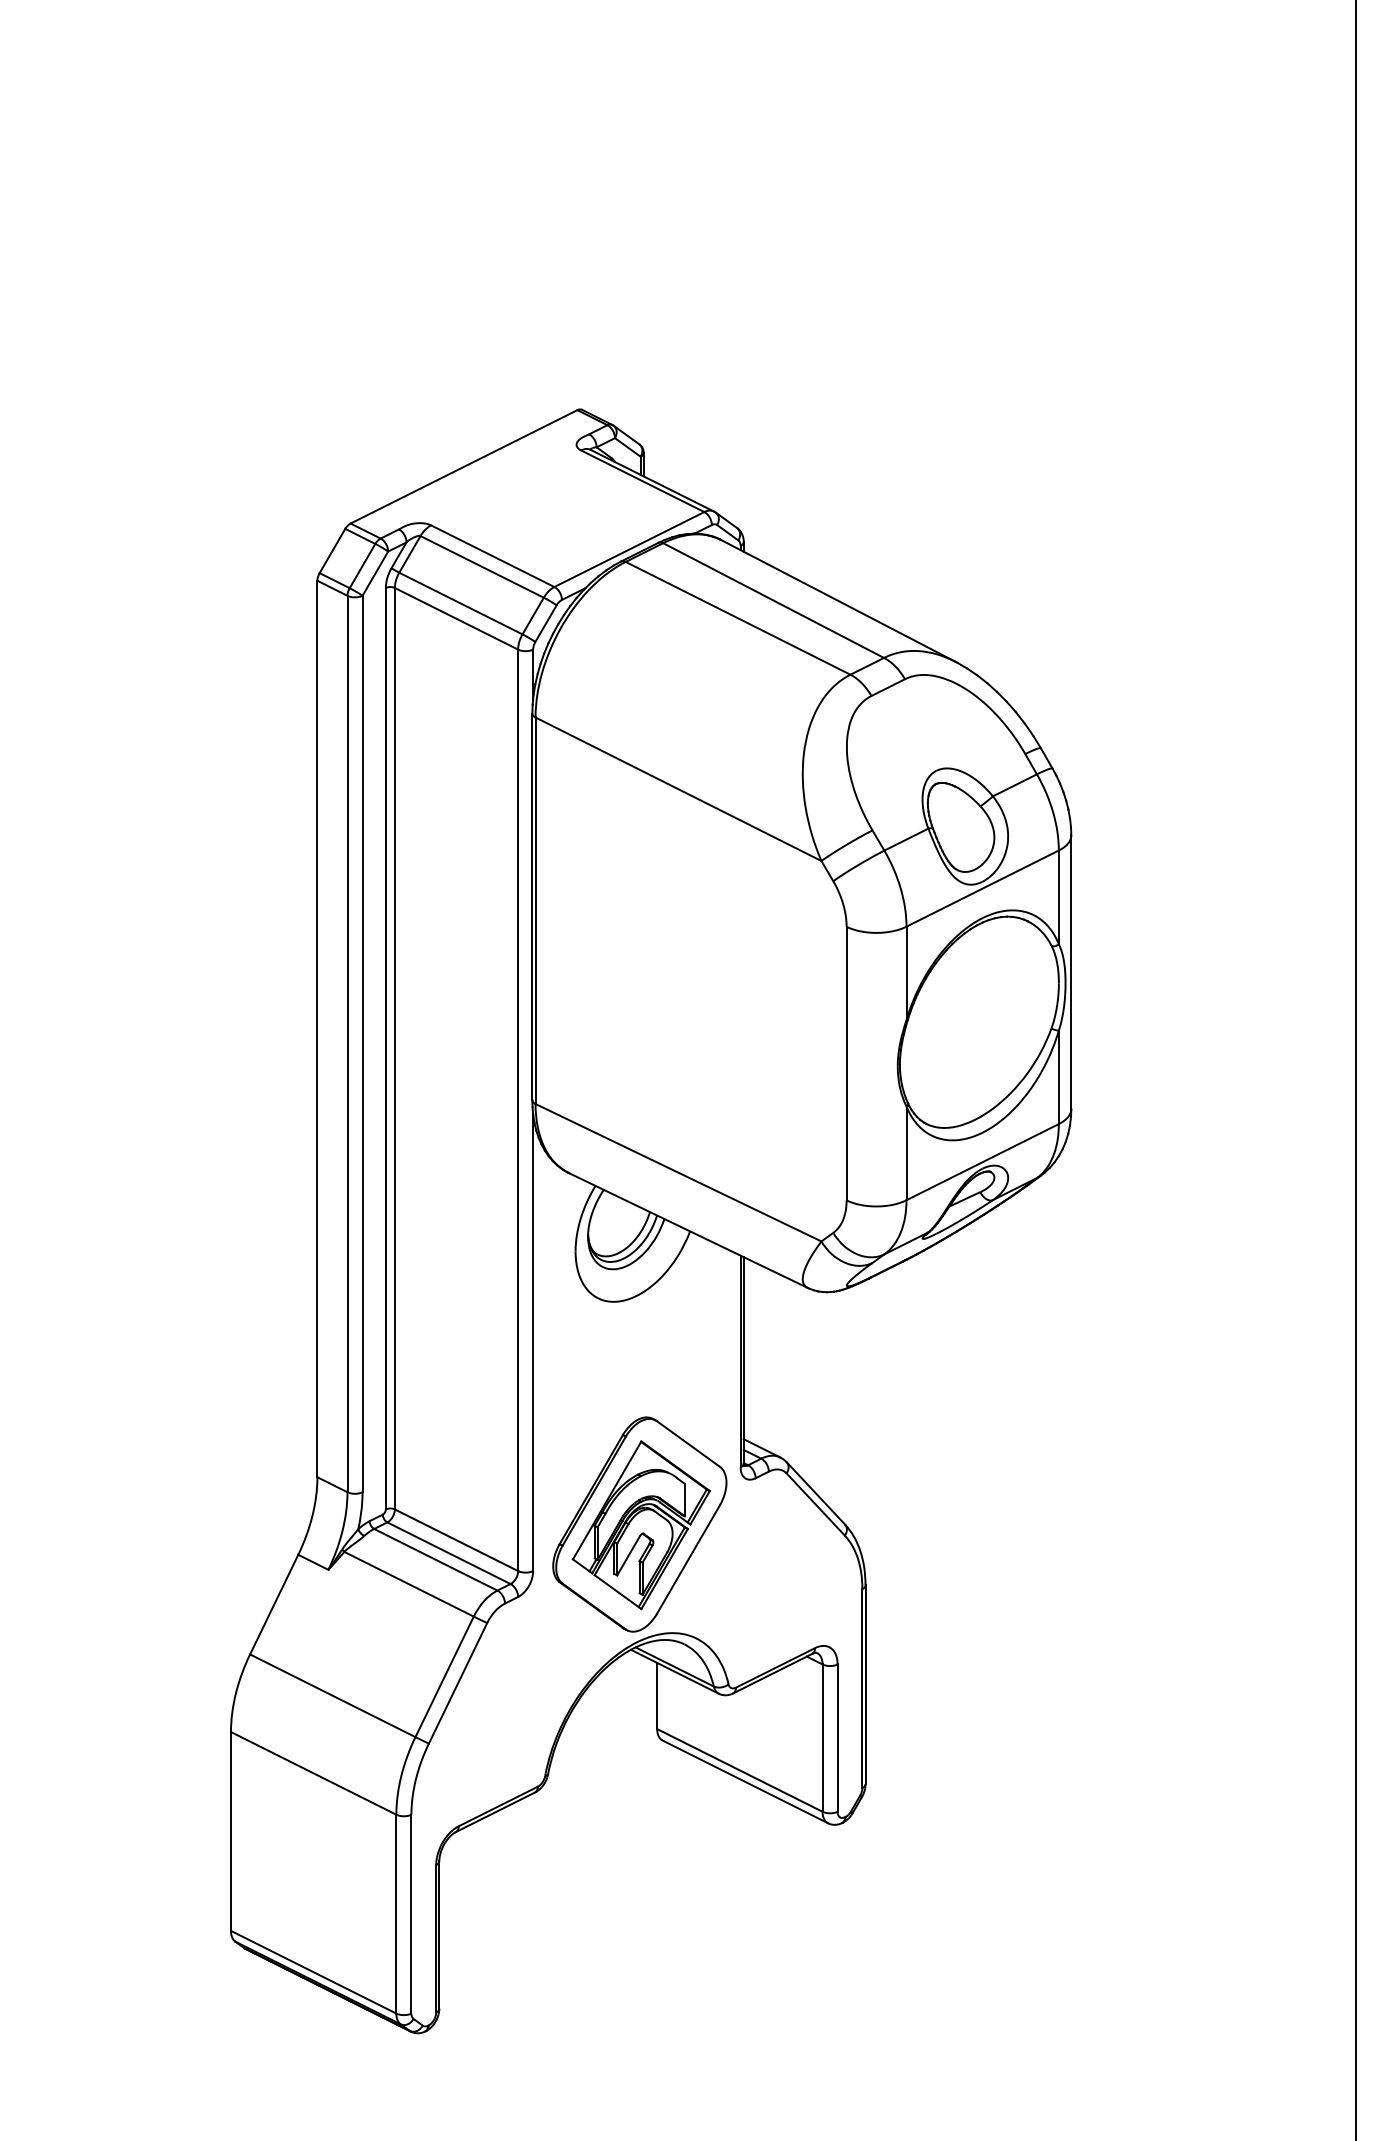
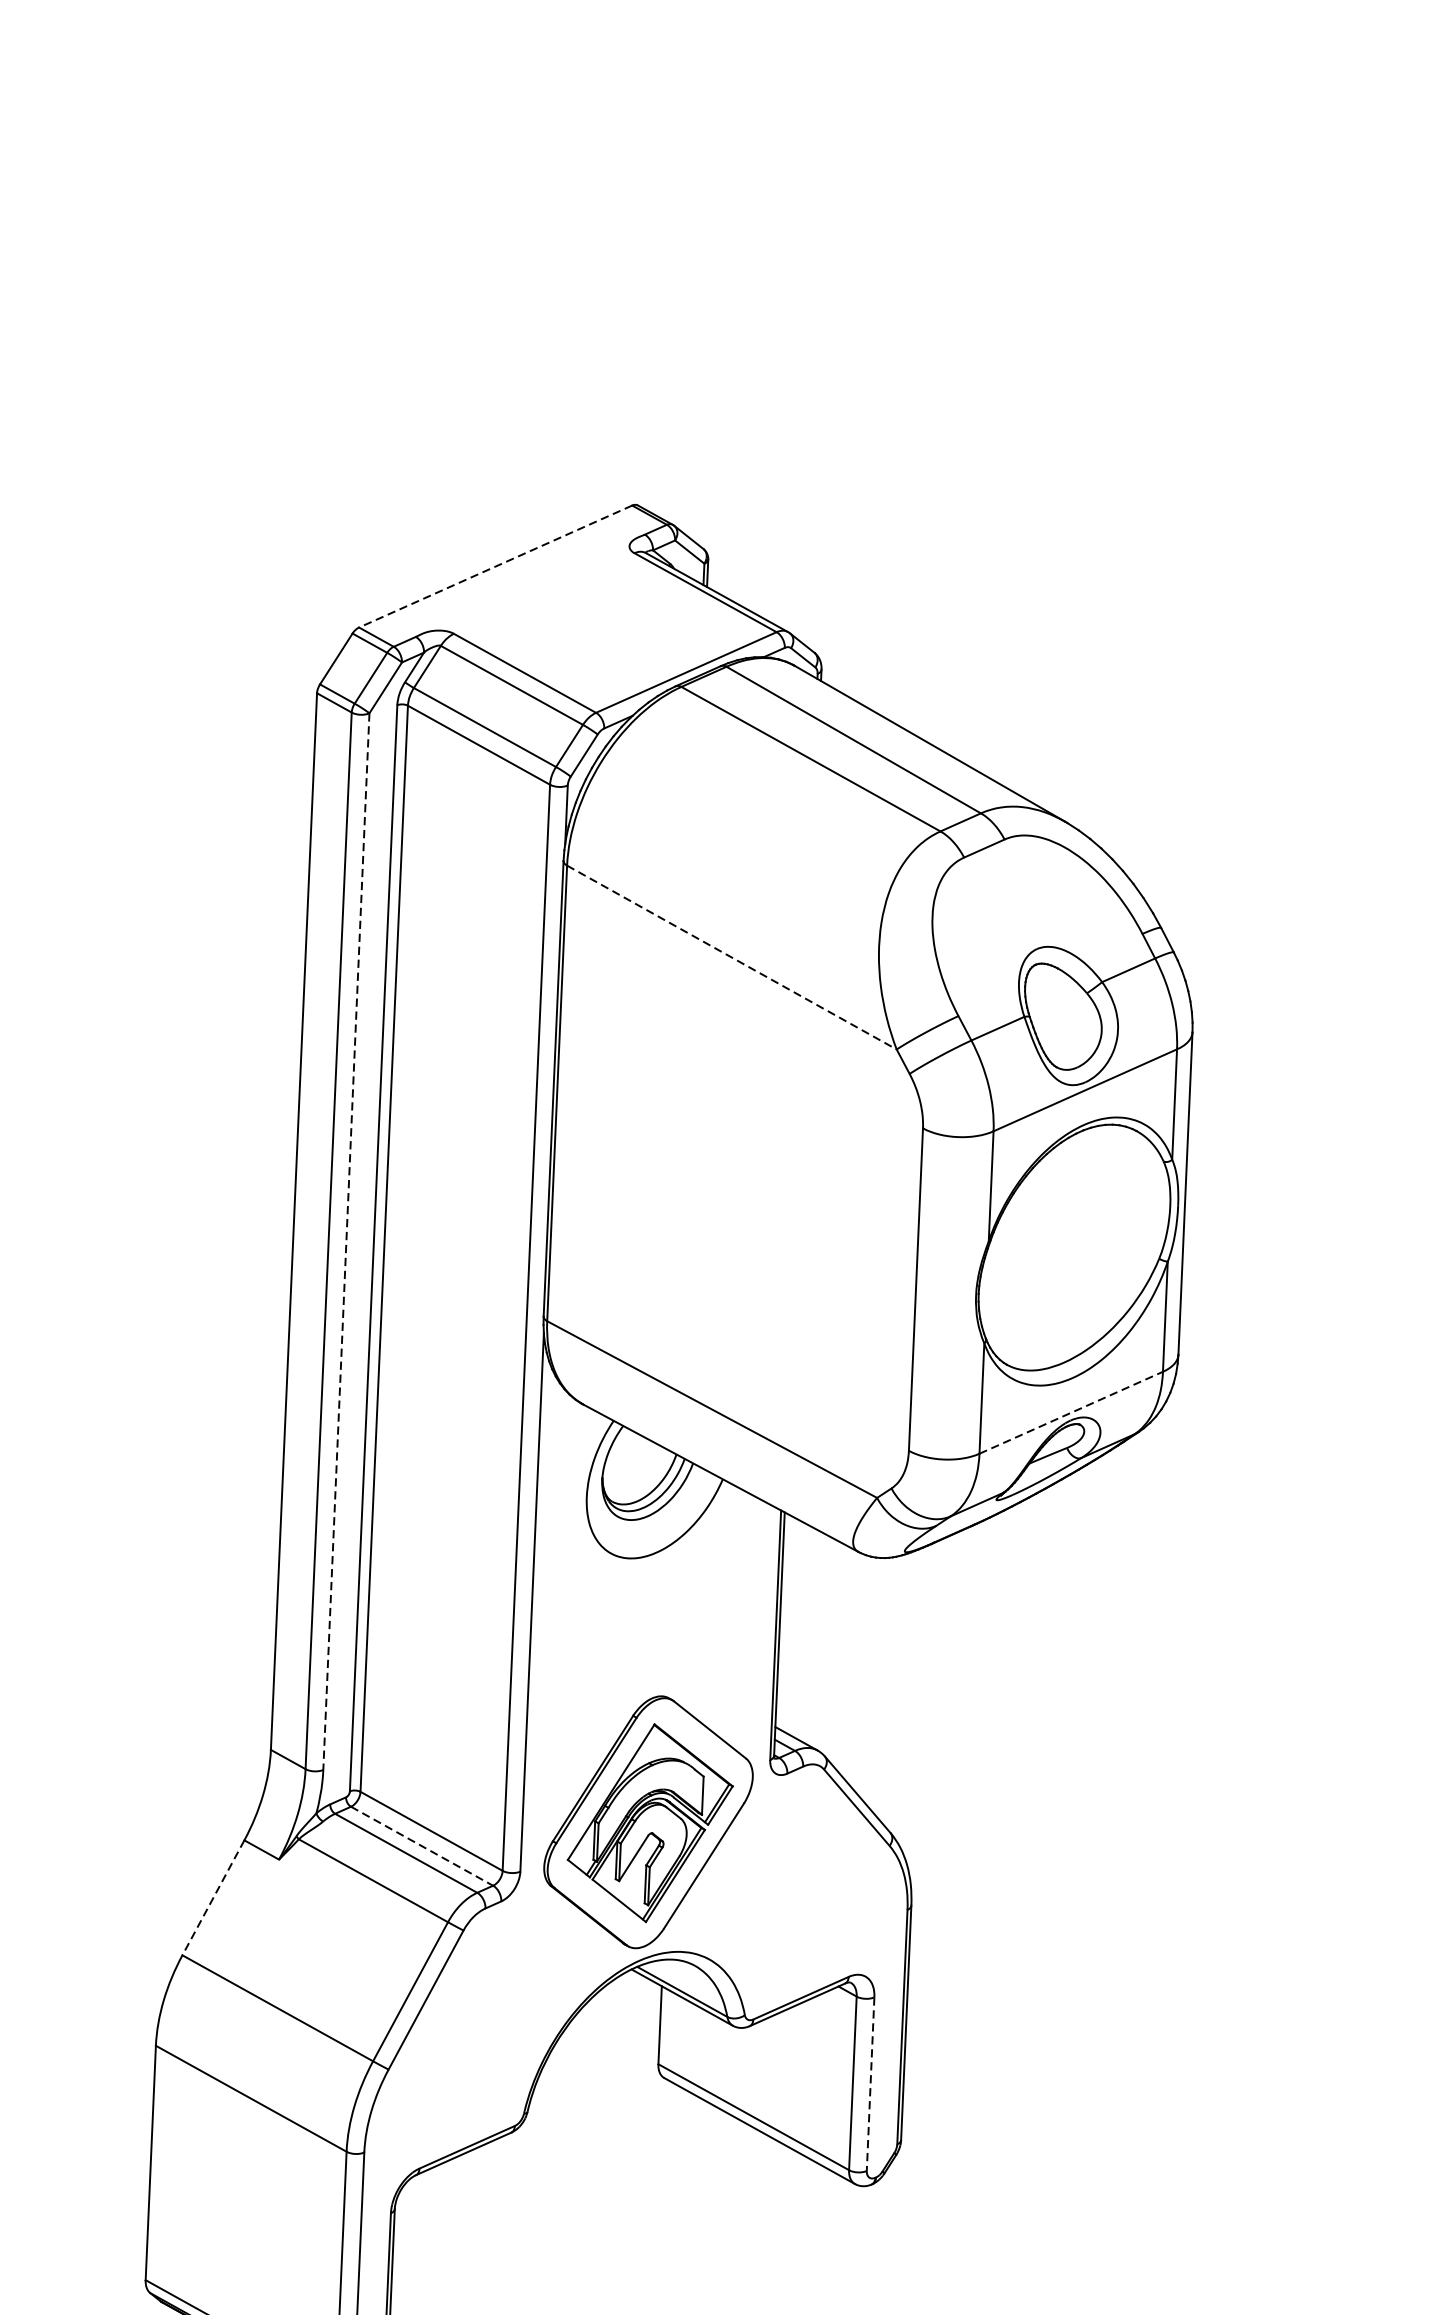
line: (464, 466) -> (496, 566), solid -> dashed
line: (678, 789) -> (731, 957), solid -> dashed
line: (362, 1044) -> (346, 1242), solid -> dashed
line: (983, 1161) -> (1072, 1412), solid -> dashed
line: (448, 1553) -> (421, 1846), solid -> dashed
line: (274, 1605) -> (213, 1898), solid -> dashed
line: (837, 1738) -> (870, 2084), solid -> dashed

